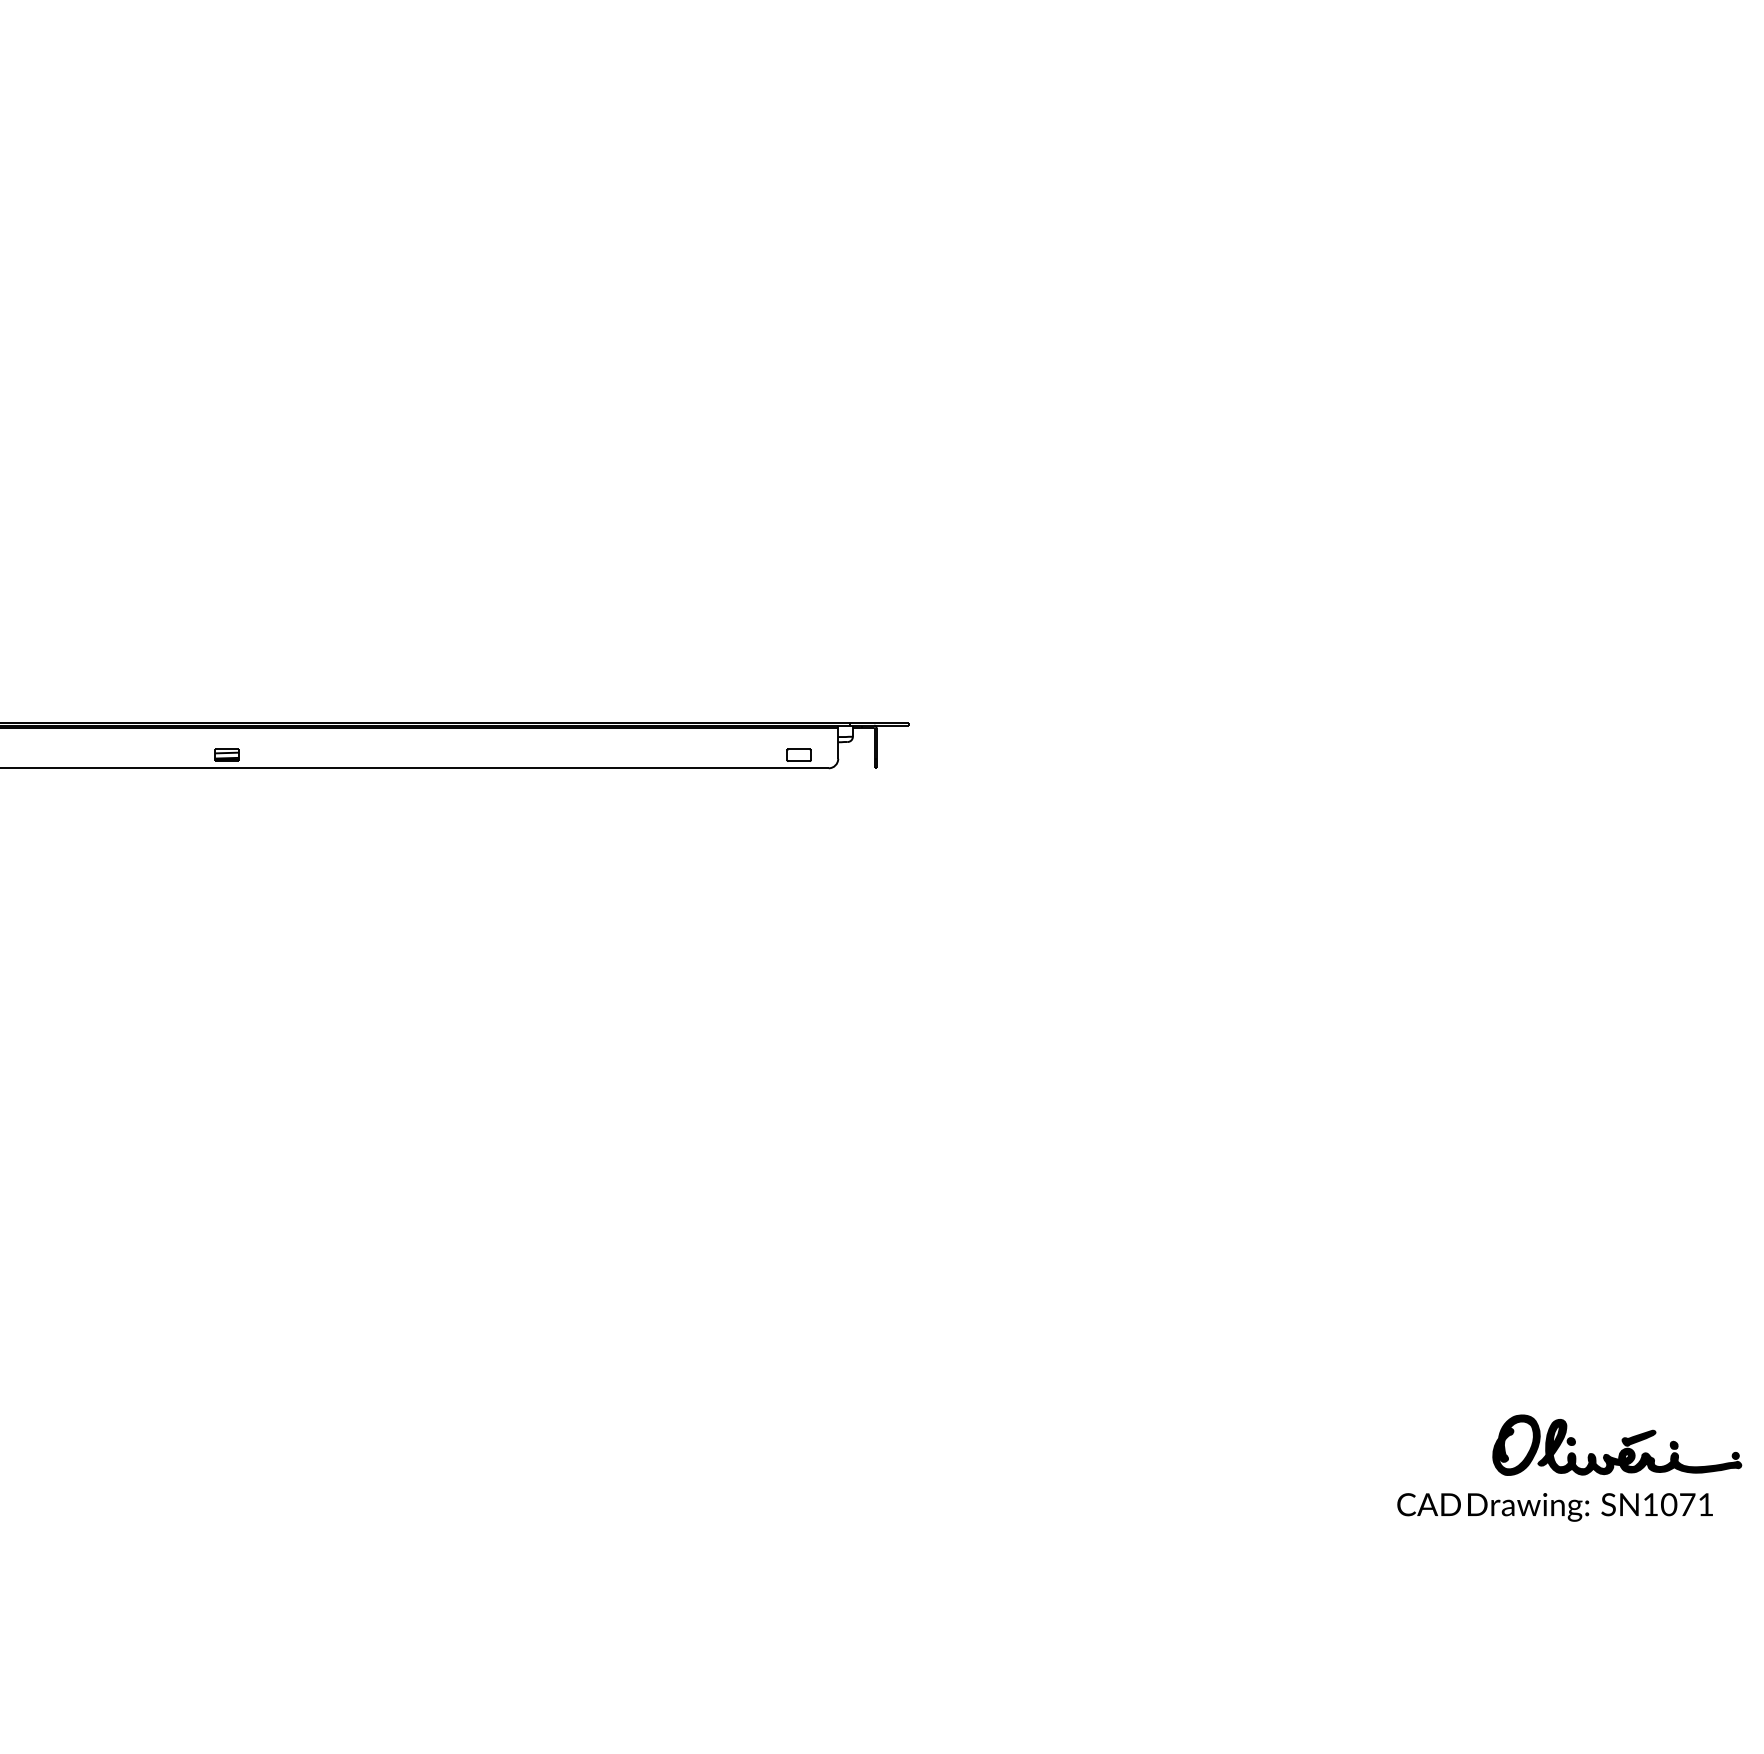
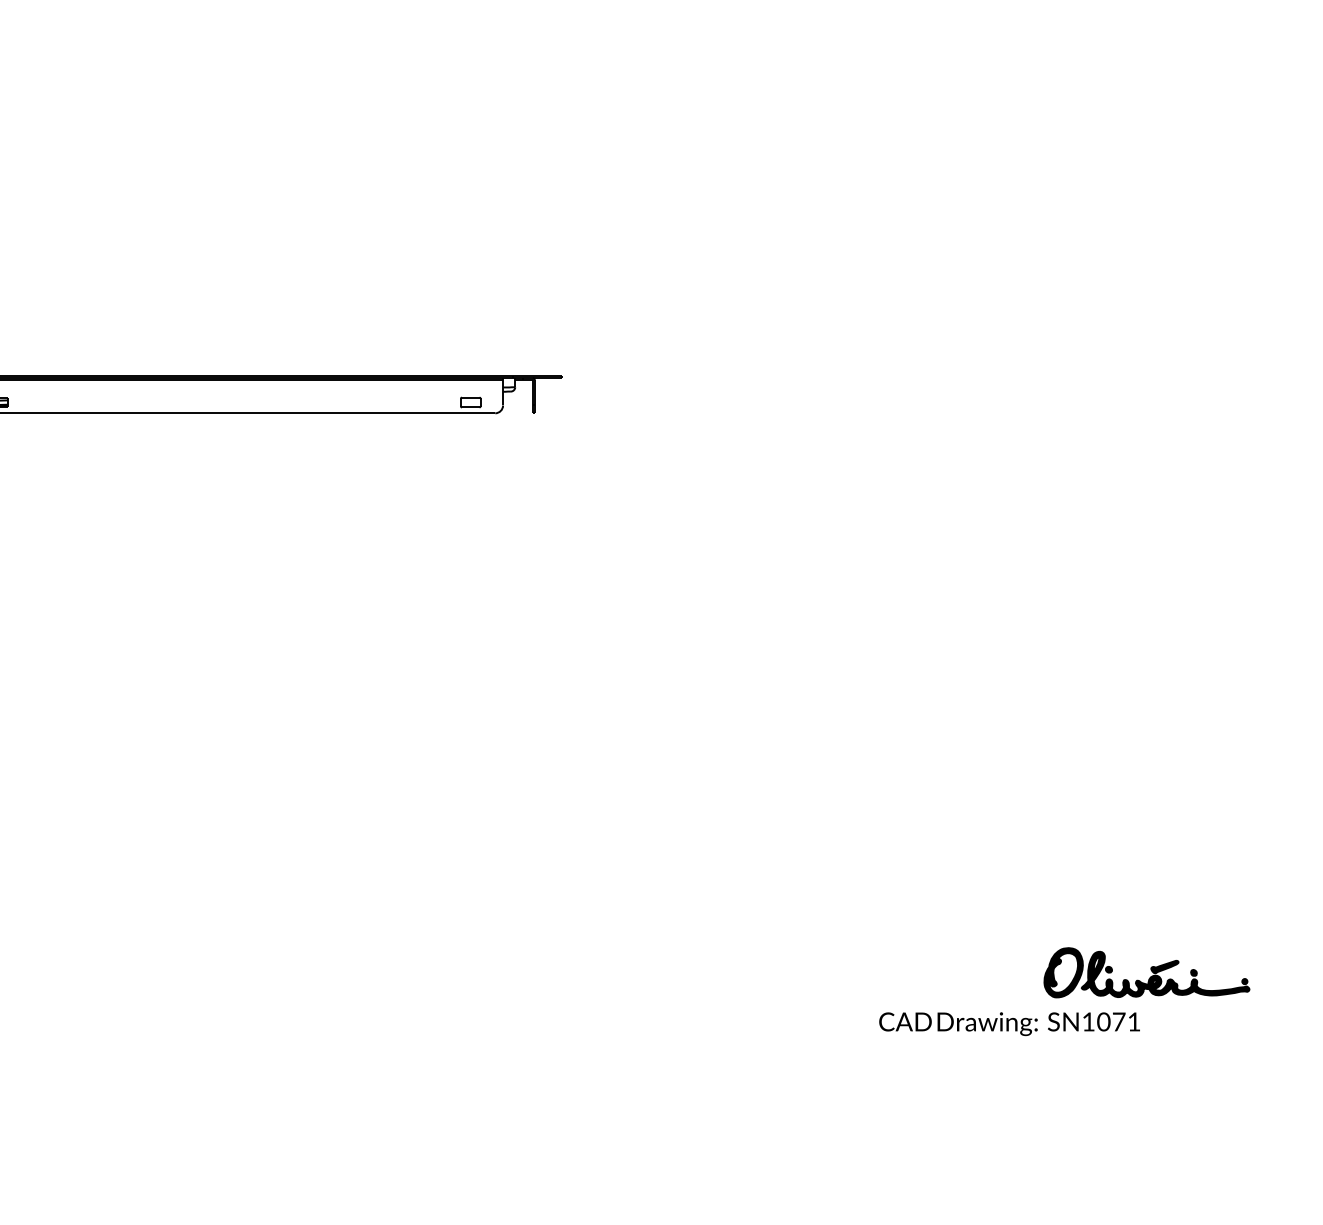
text: (1554, 1507) -> (1009, 1024), moved

